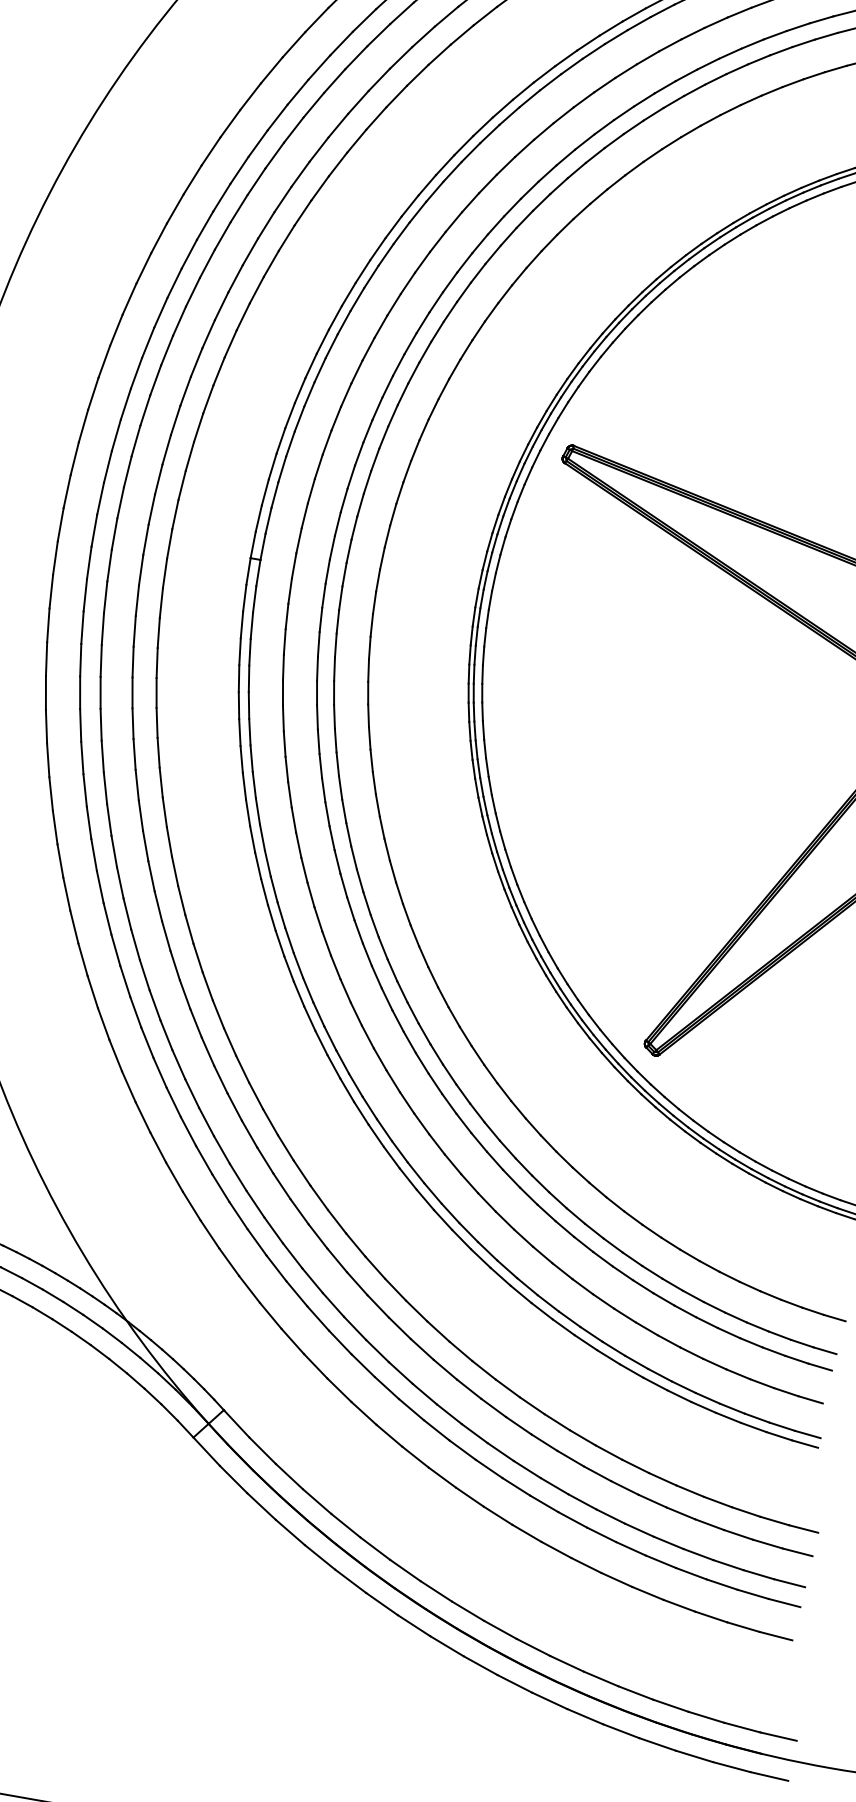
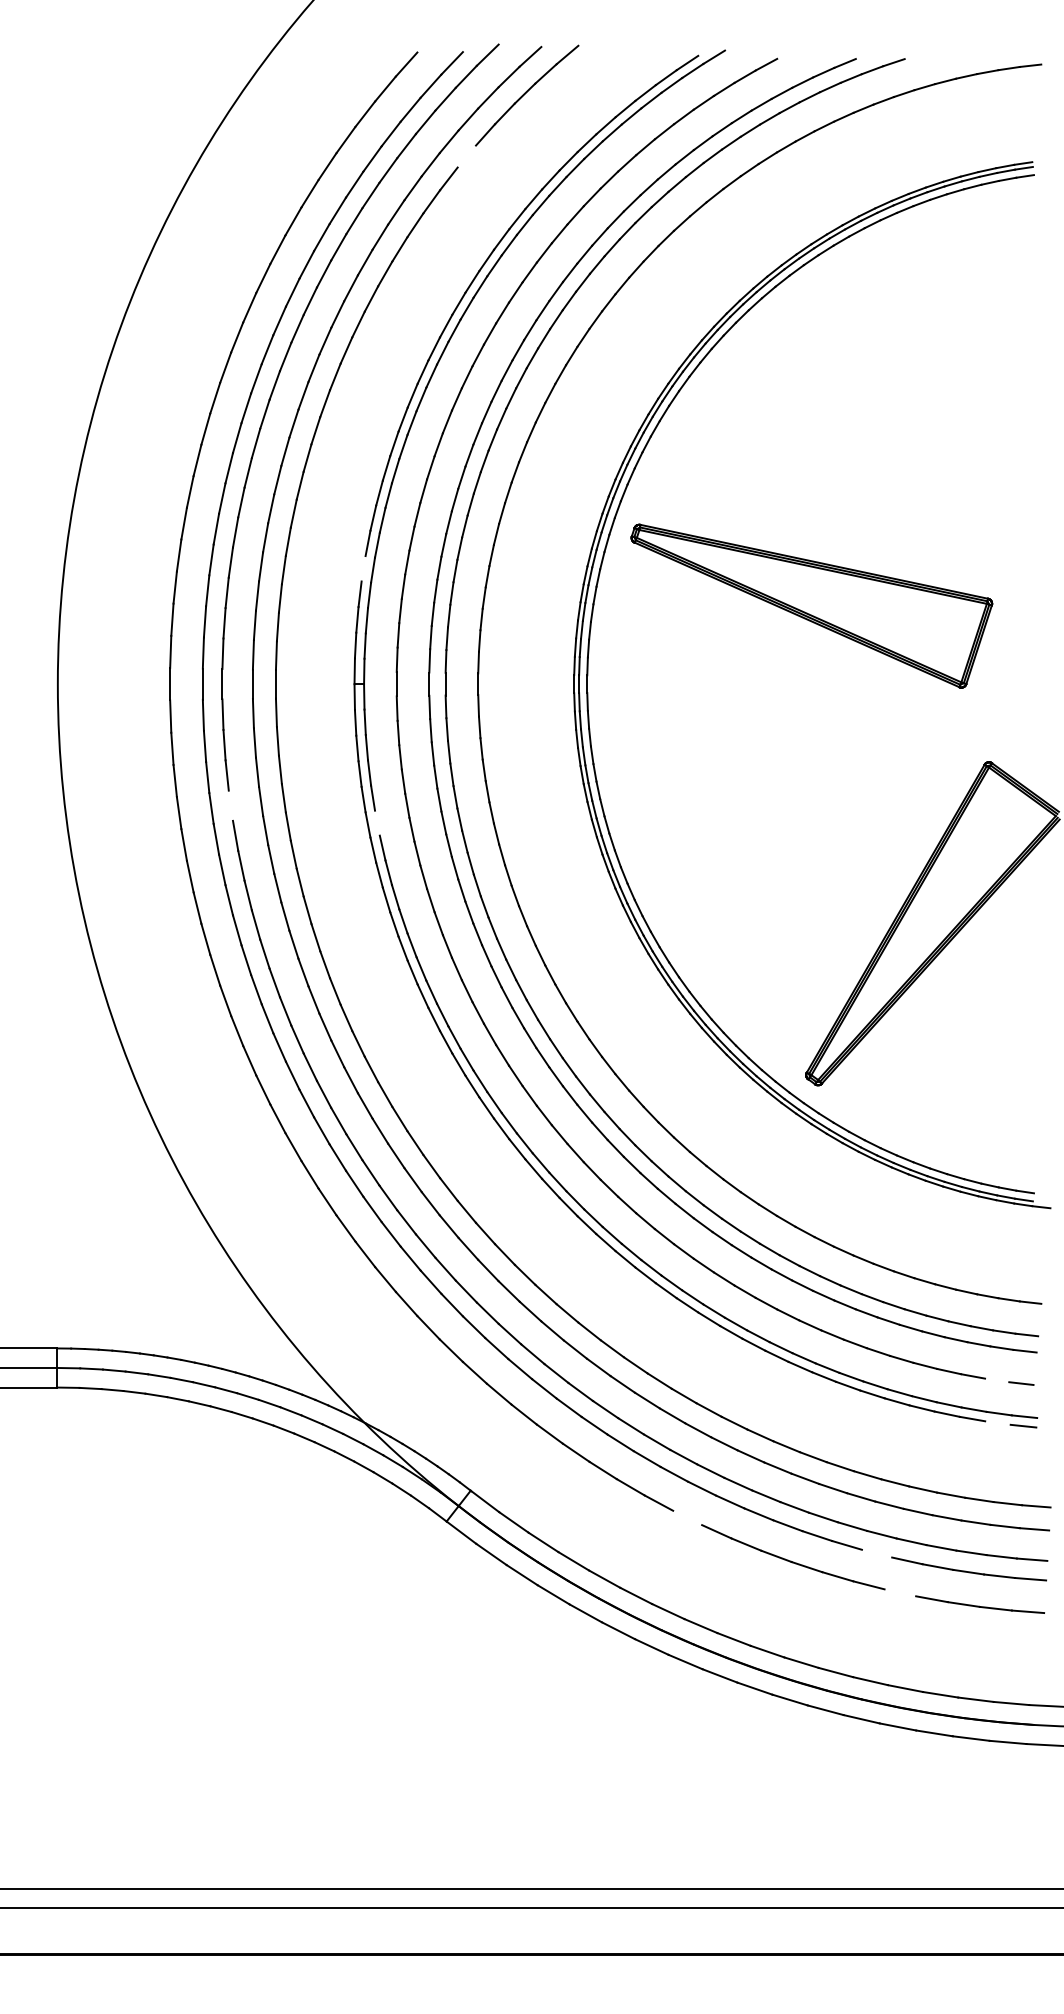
line: (461, 34) -> (466, 156), removed
line: (280, 440) -> (363, 568), removed
line: (100, 660) -> (230, 805), removed
line: (249, 704) -> (377, 822), removed
line: (786, 1392) -> (997, 1380), removed
line: (778, 1435) -> (997, 1422), removed
line: (442, 1477) -> (687, 1517), removed
line: (630, 1548) -> (876, 1553), removed
line: (648, 1593) -> (900, 1592), removed

